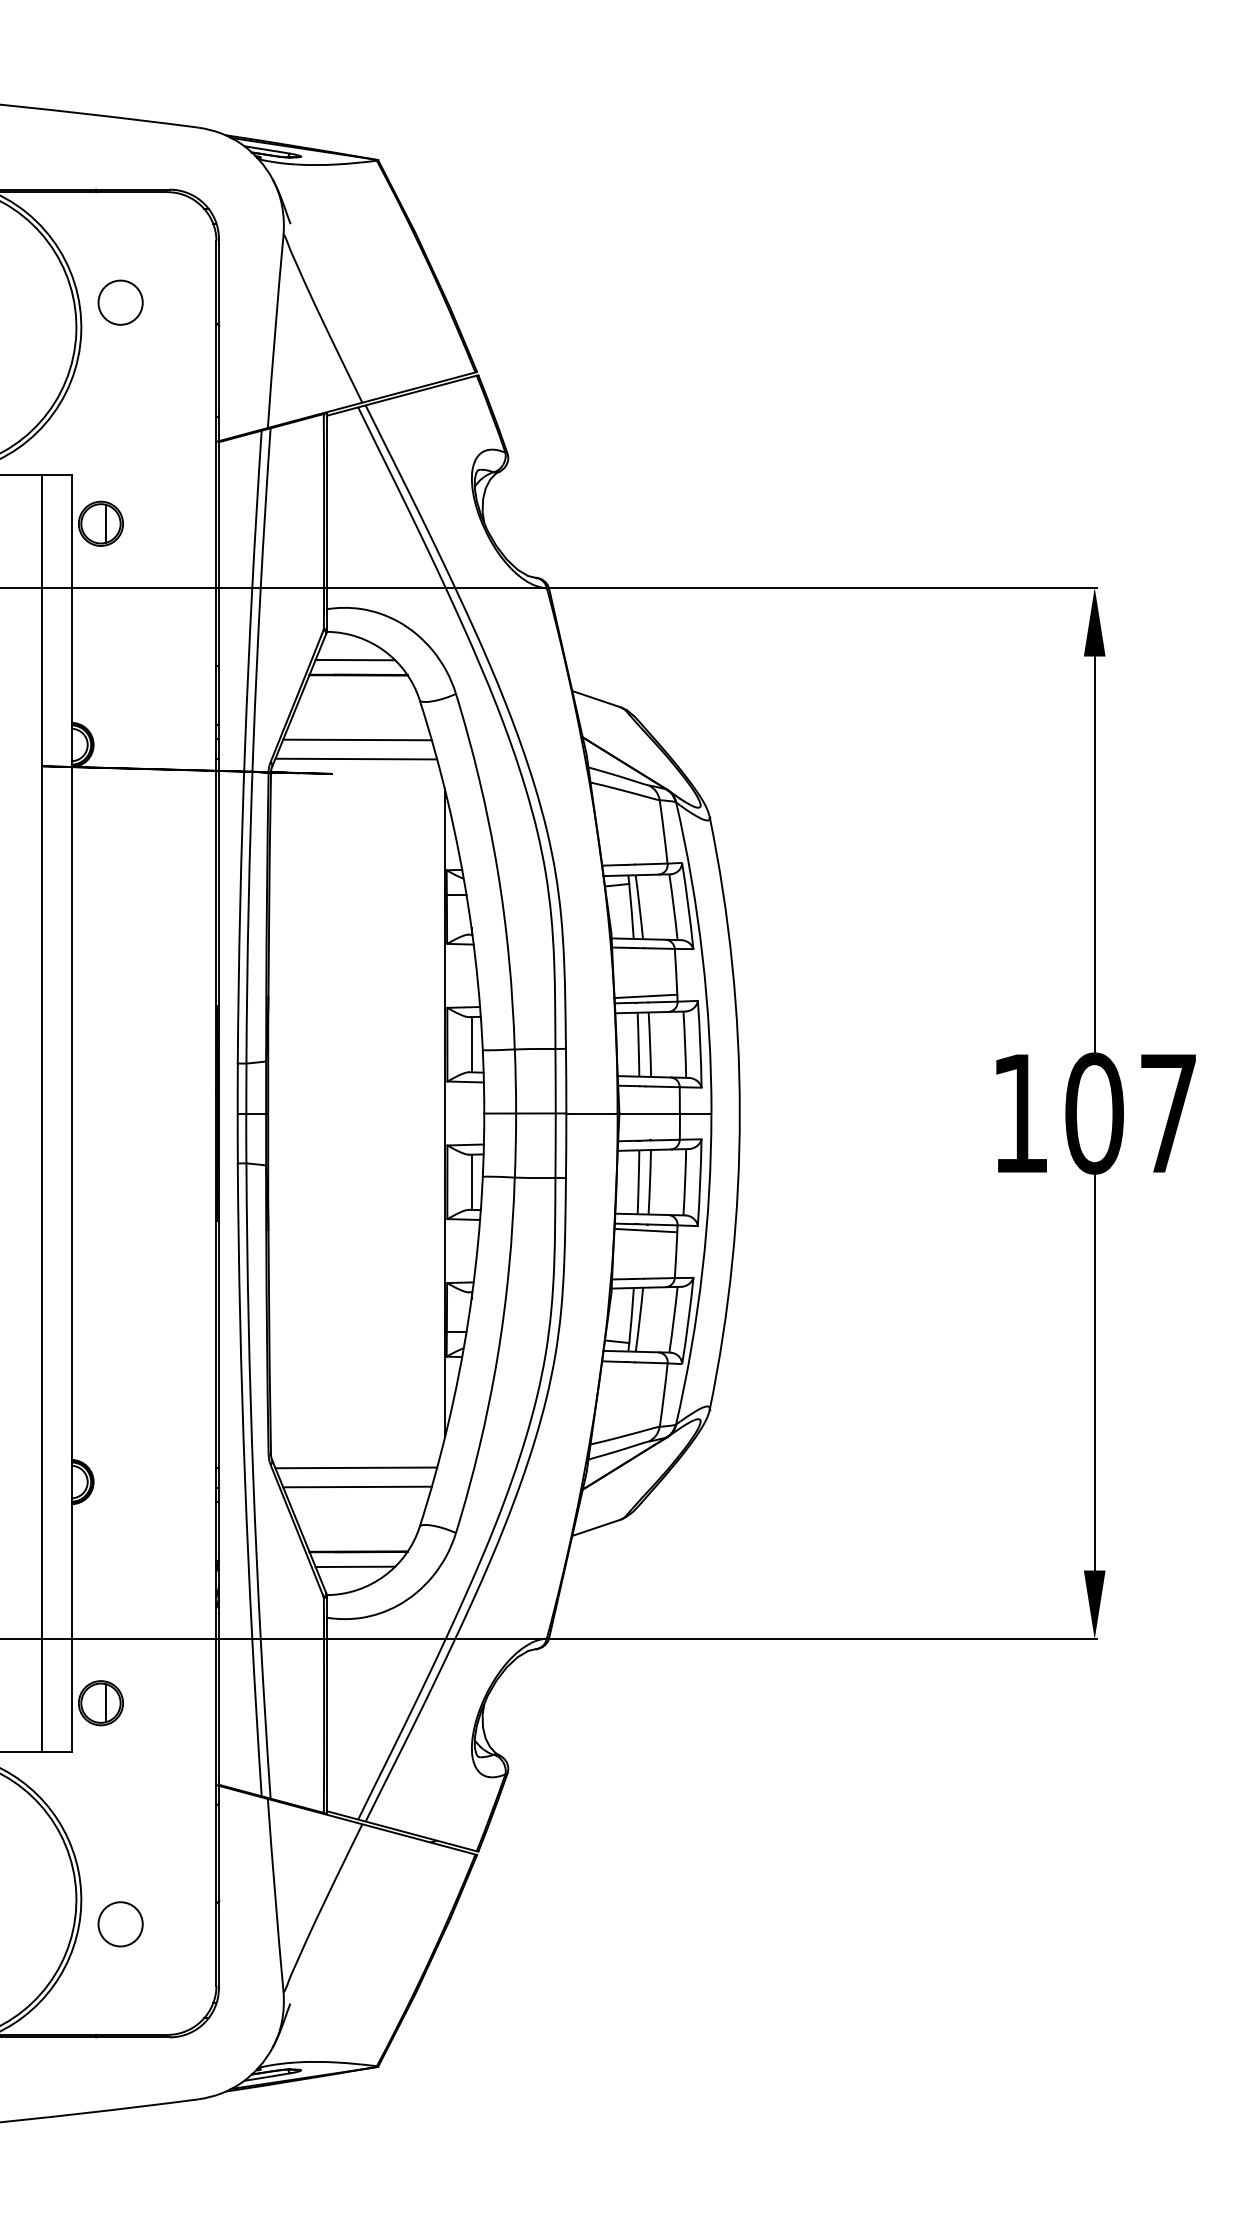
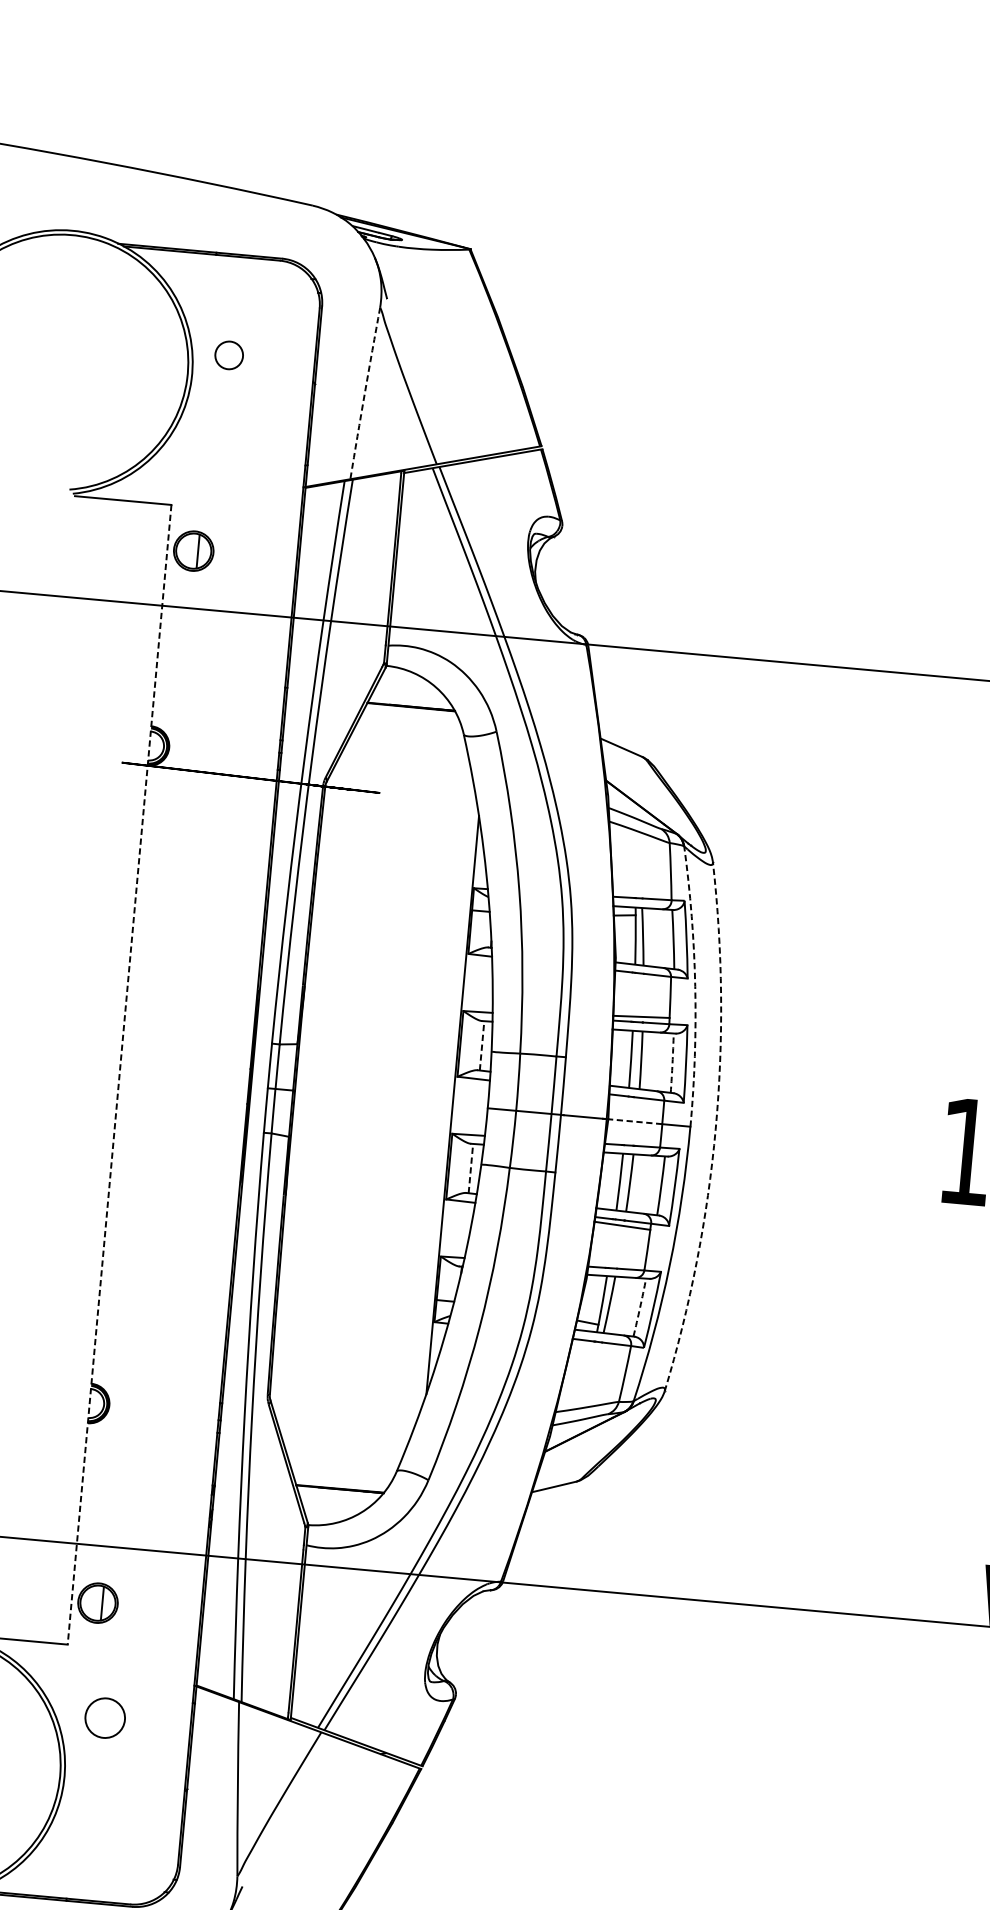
circle: (120, 302) -> (229, 355), size x0.7
arc: (275, 331) -> (365, 393), solid -> dashed
line: (355, 659) -> (409, 692), removed
line: (357, 739) -> (405, 764), removed
line: (356, 758) -> (402, 781), removed
arc: (702, 957) -> (695, 986), solid -> dashed
line: (471, 1044) -> (481, 1045), solid -> dashed
arc: (685, 1044) -> (672, 1063), solid -> dashed
line: (42, 1113) -> (93, 1072), removed
line: (71, 1113) -> (119, 1074), solid -> dashed
line: (649, 1113) -> (635, 1121), solid -> dashed
arc: (739, 1113) -> (715, 1128), solid -> dashed
line: (471, 1182) -> (470, 1168), solid -> dashed
arc: (673, 1319) -> (639, 1307), solid -> dashed
line: (356, 1467) -> (345, 1413), removed
line: (357, 1486) -> (344, 1430), removed
line: (355, 1566) -> (336, 1501), removed
circle: (120, 1924) -> (105, 1718), moved

